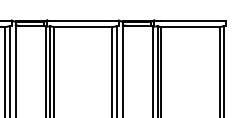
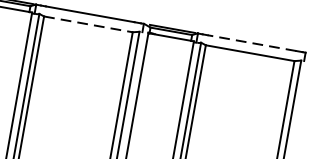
line: (189, 20) -> (250, 42), solid -> dashed
line: (83, 27) -> (88, 24), solid -> dashed

